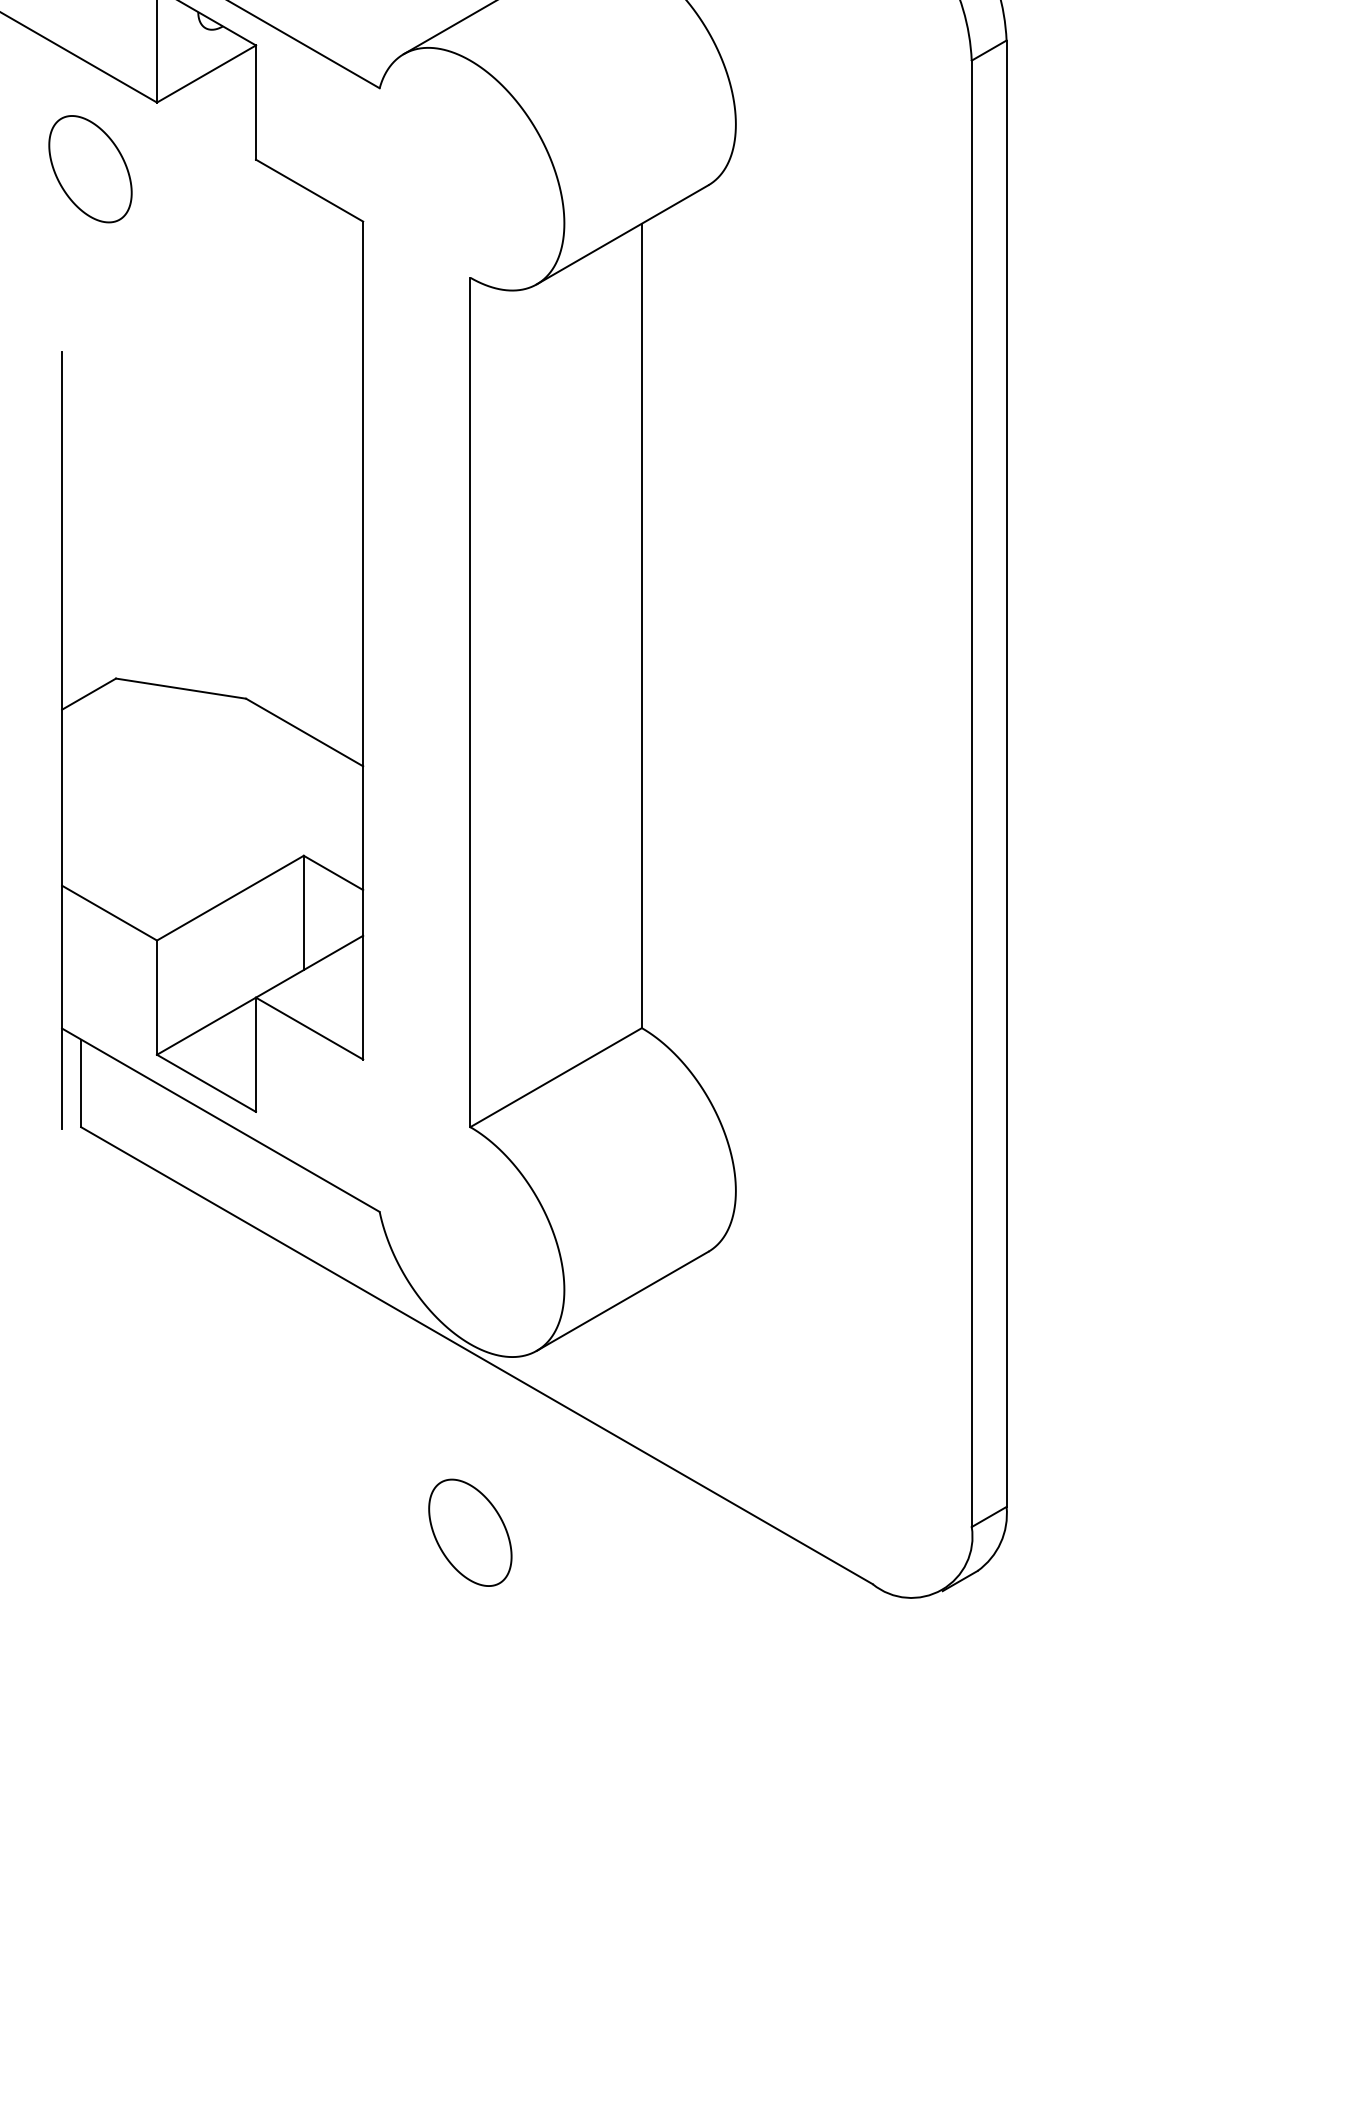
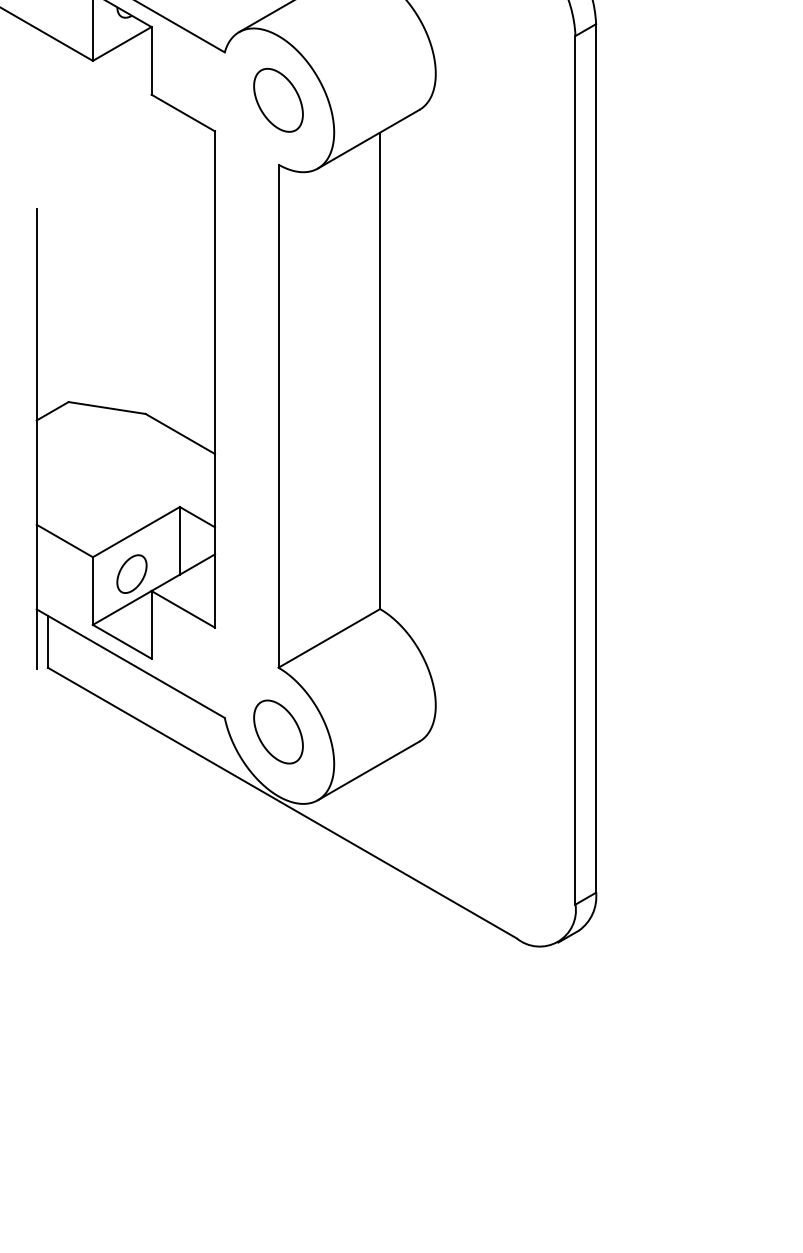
part: (90, 167) -> (278, 99), moved
part: (222, 968) -> (131, 573), added
part: (470, 1531) -> (278, 731), moved

